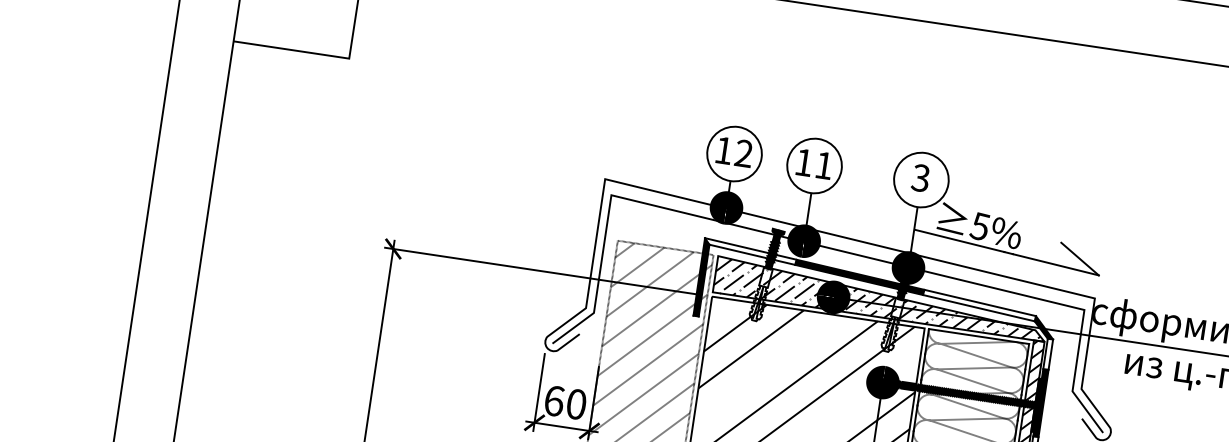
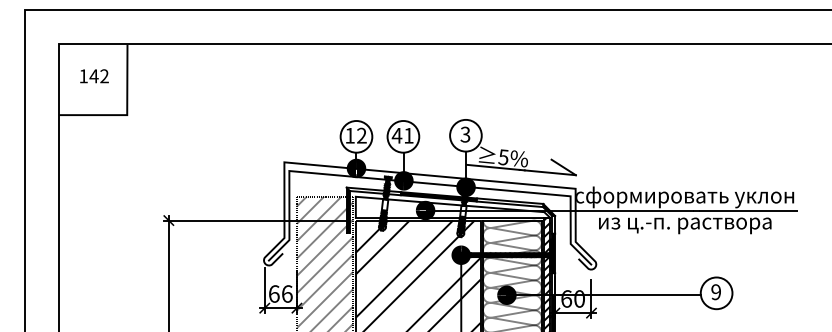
text: (803, 161) -> (396, 135), 11 -> 41
hatch: (878, 298) -> (451, 207), removed
text: (577, 403) -> (287, 293), 60 -> 66

